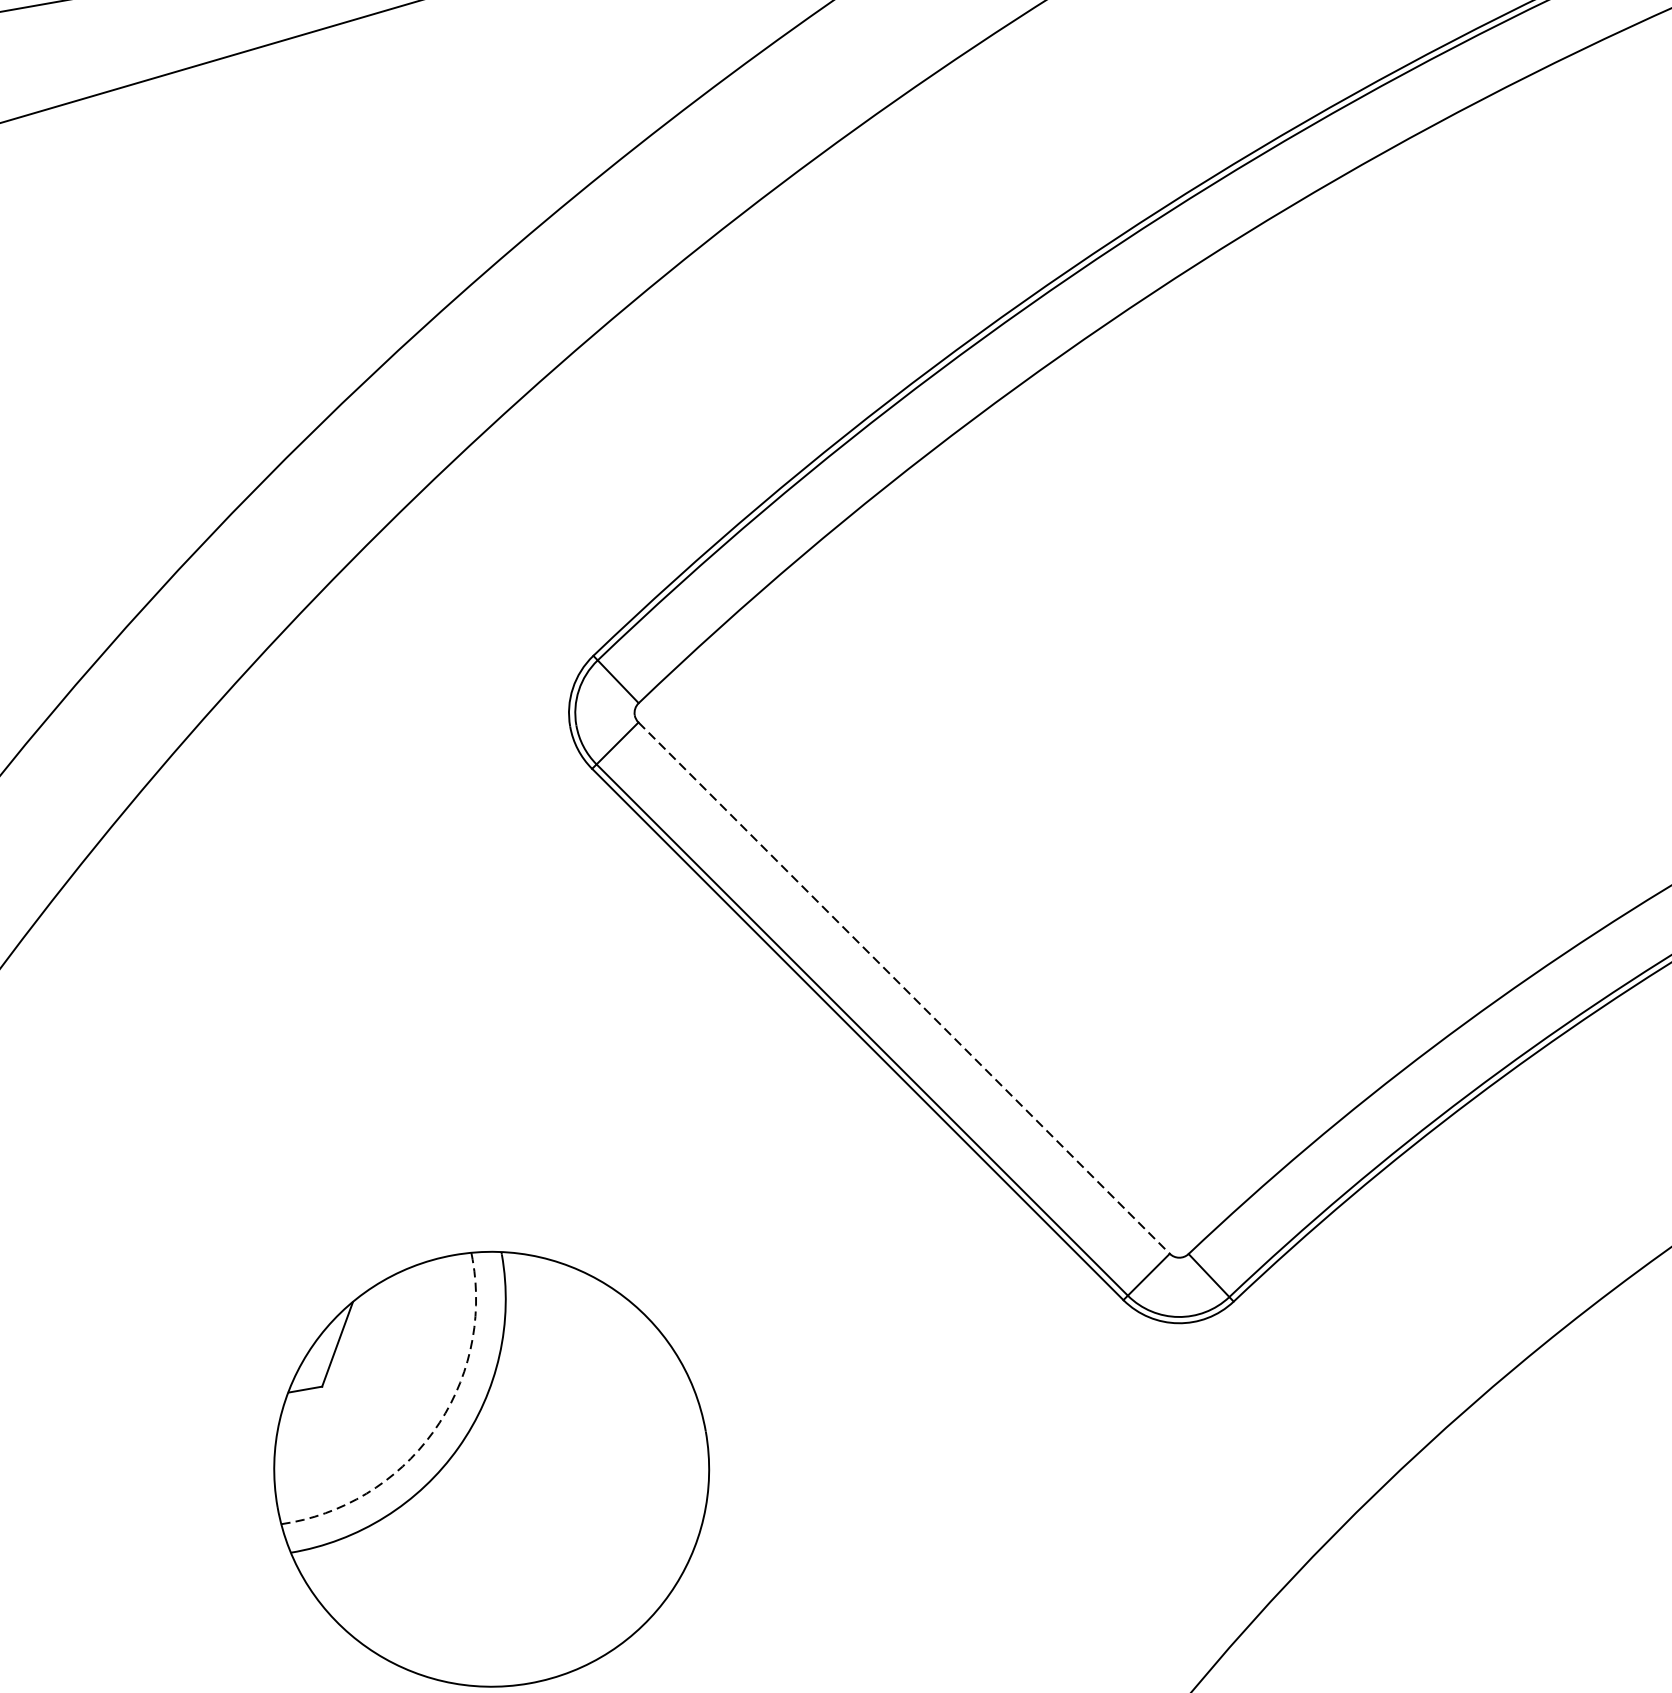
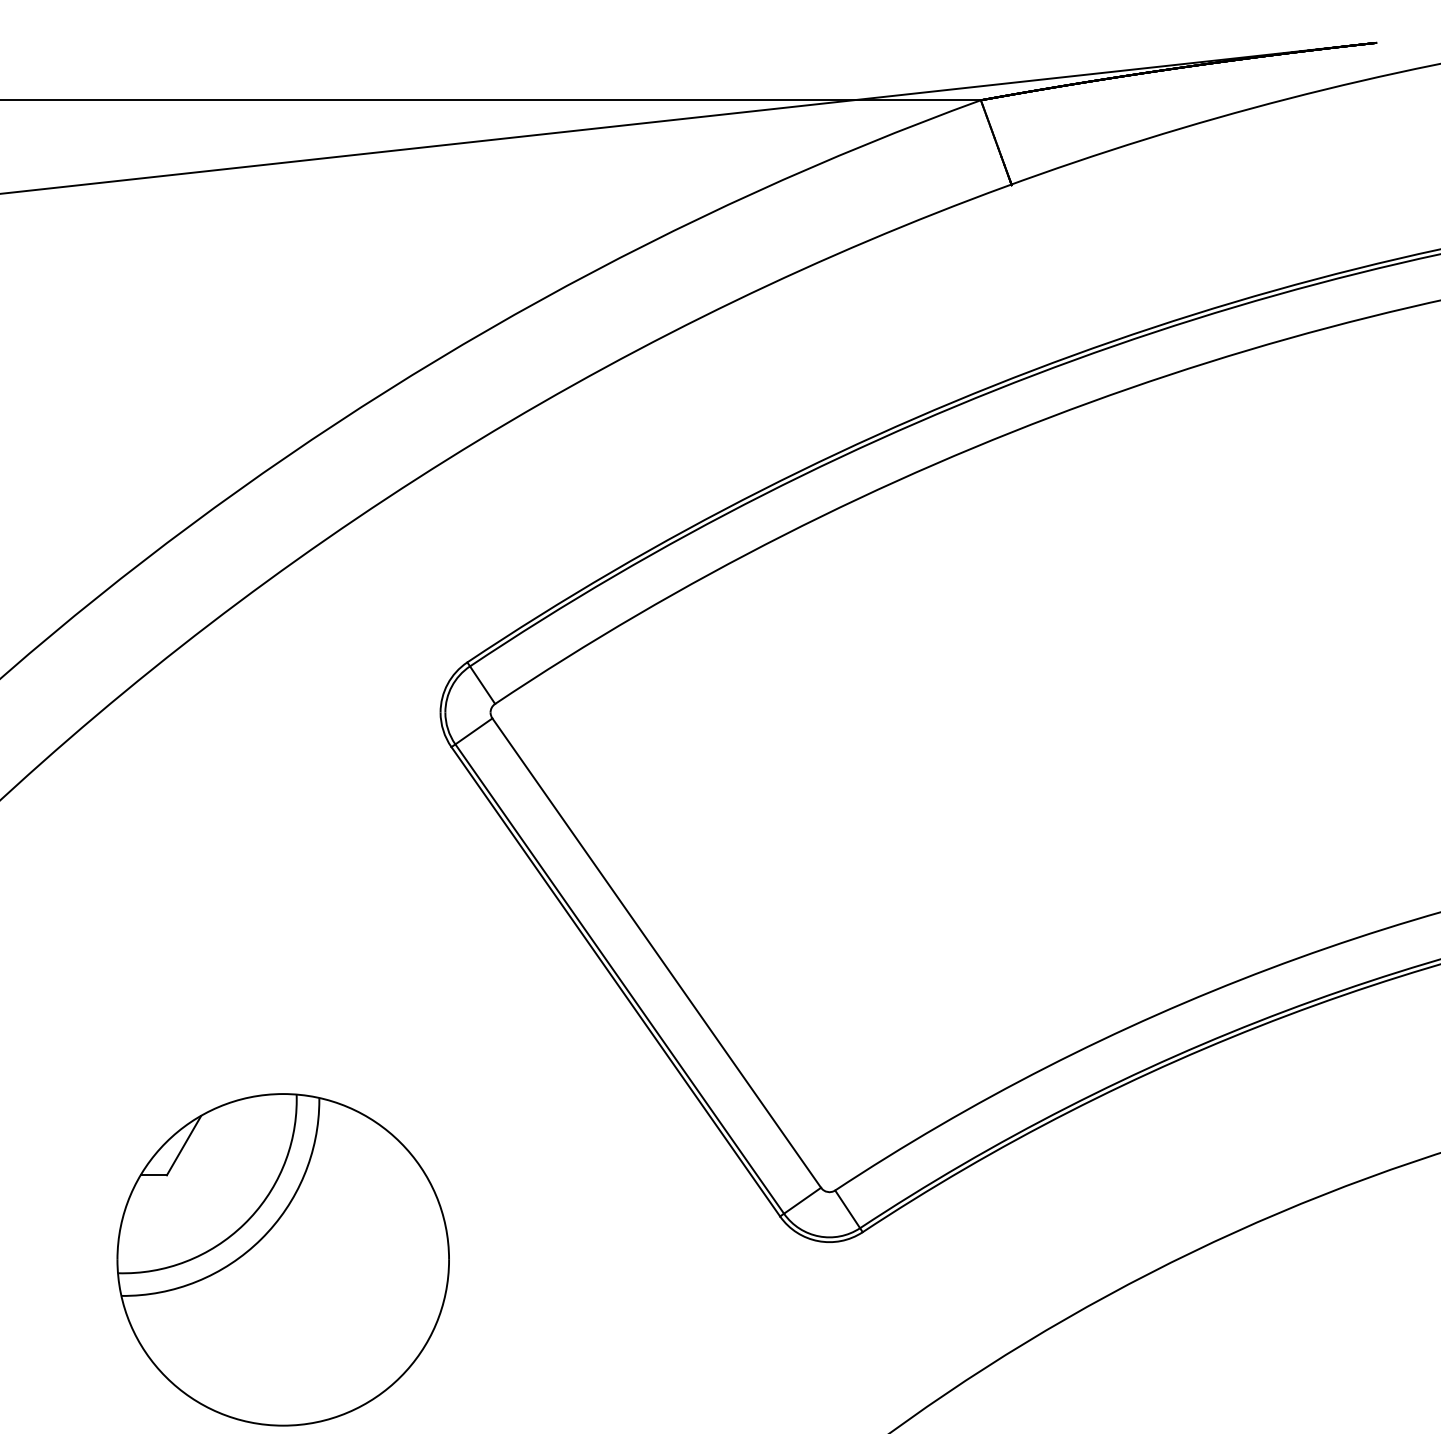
line: (905, 988) -> (657, 953), dashed -> solid
arc: (433, 1432) -> (244, 1224), dashed -> solid

